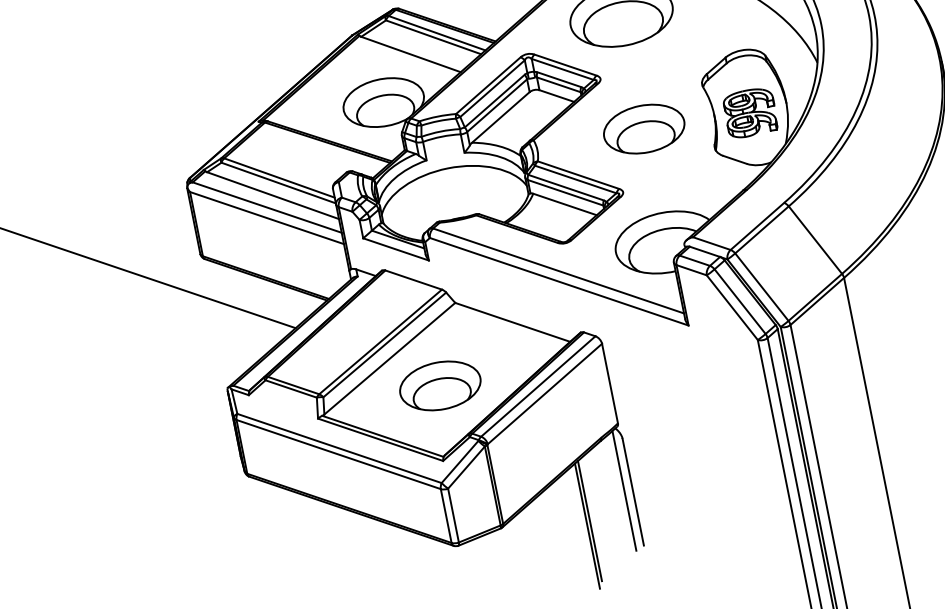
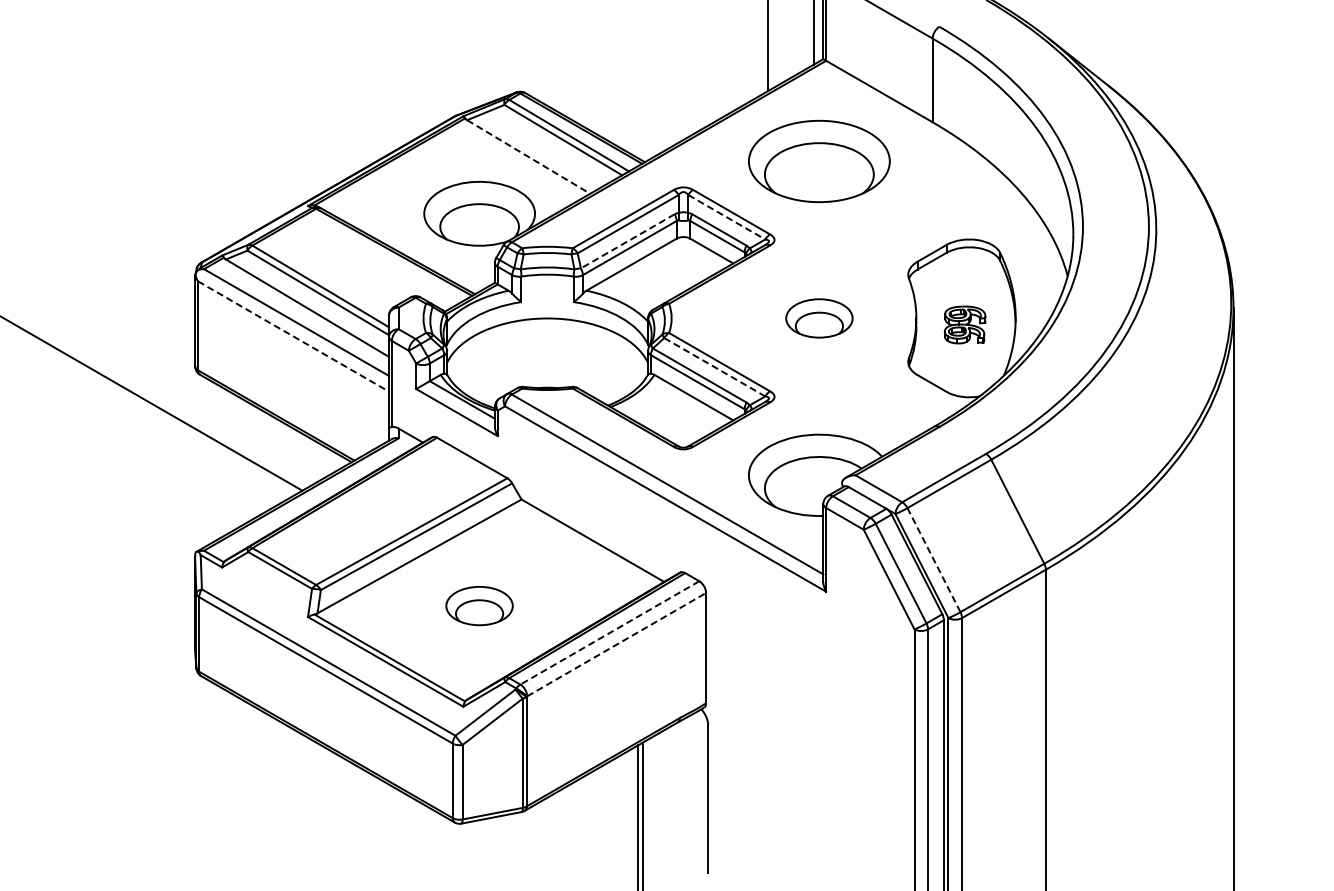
line: (410, 54) -> (528, 157), solid -> dashed
line: (563, 69) -> (727, 217), solid -> dashed
line: (494, 101) -> (627, 241), solid -> dashed
part: (749, 112) -> (964, 324), size x0.6
part: (644, 129) -> (819, 318), size x0.6
line: (576, 179) -> (715, 367), solid -> dashed
line: (267, 218) -> (293, 336), solid -> dashed
line: (761, 286) -> (933, 559), solid -> dashed
part: (440, 385) -> (479, 605), size x0.6
line: (538, 386) -> (609, 633), solid -> dashed
line: (545, 393) -> (617, 644), solid -> dashed
line: (624, 490) -> (696, 794), removed

